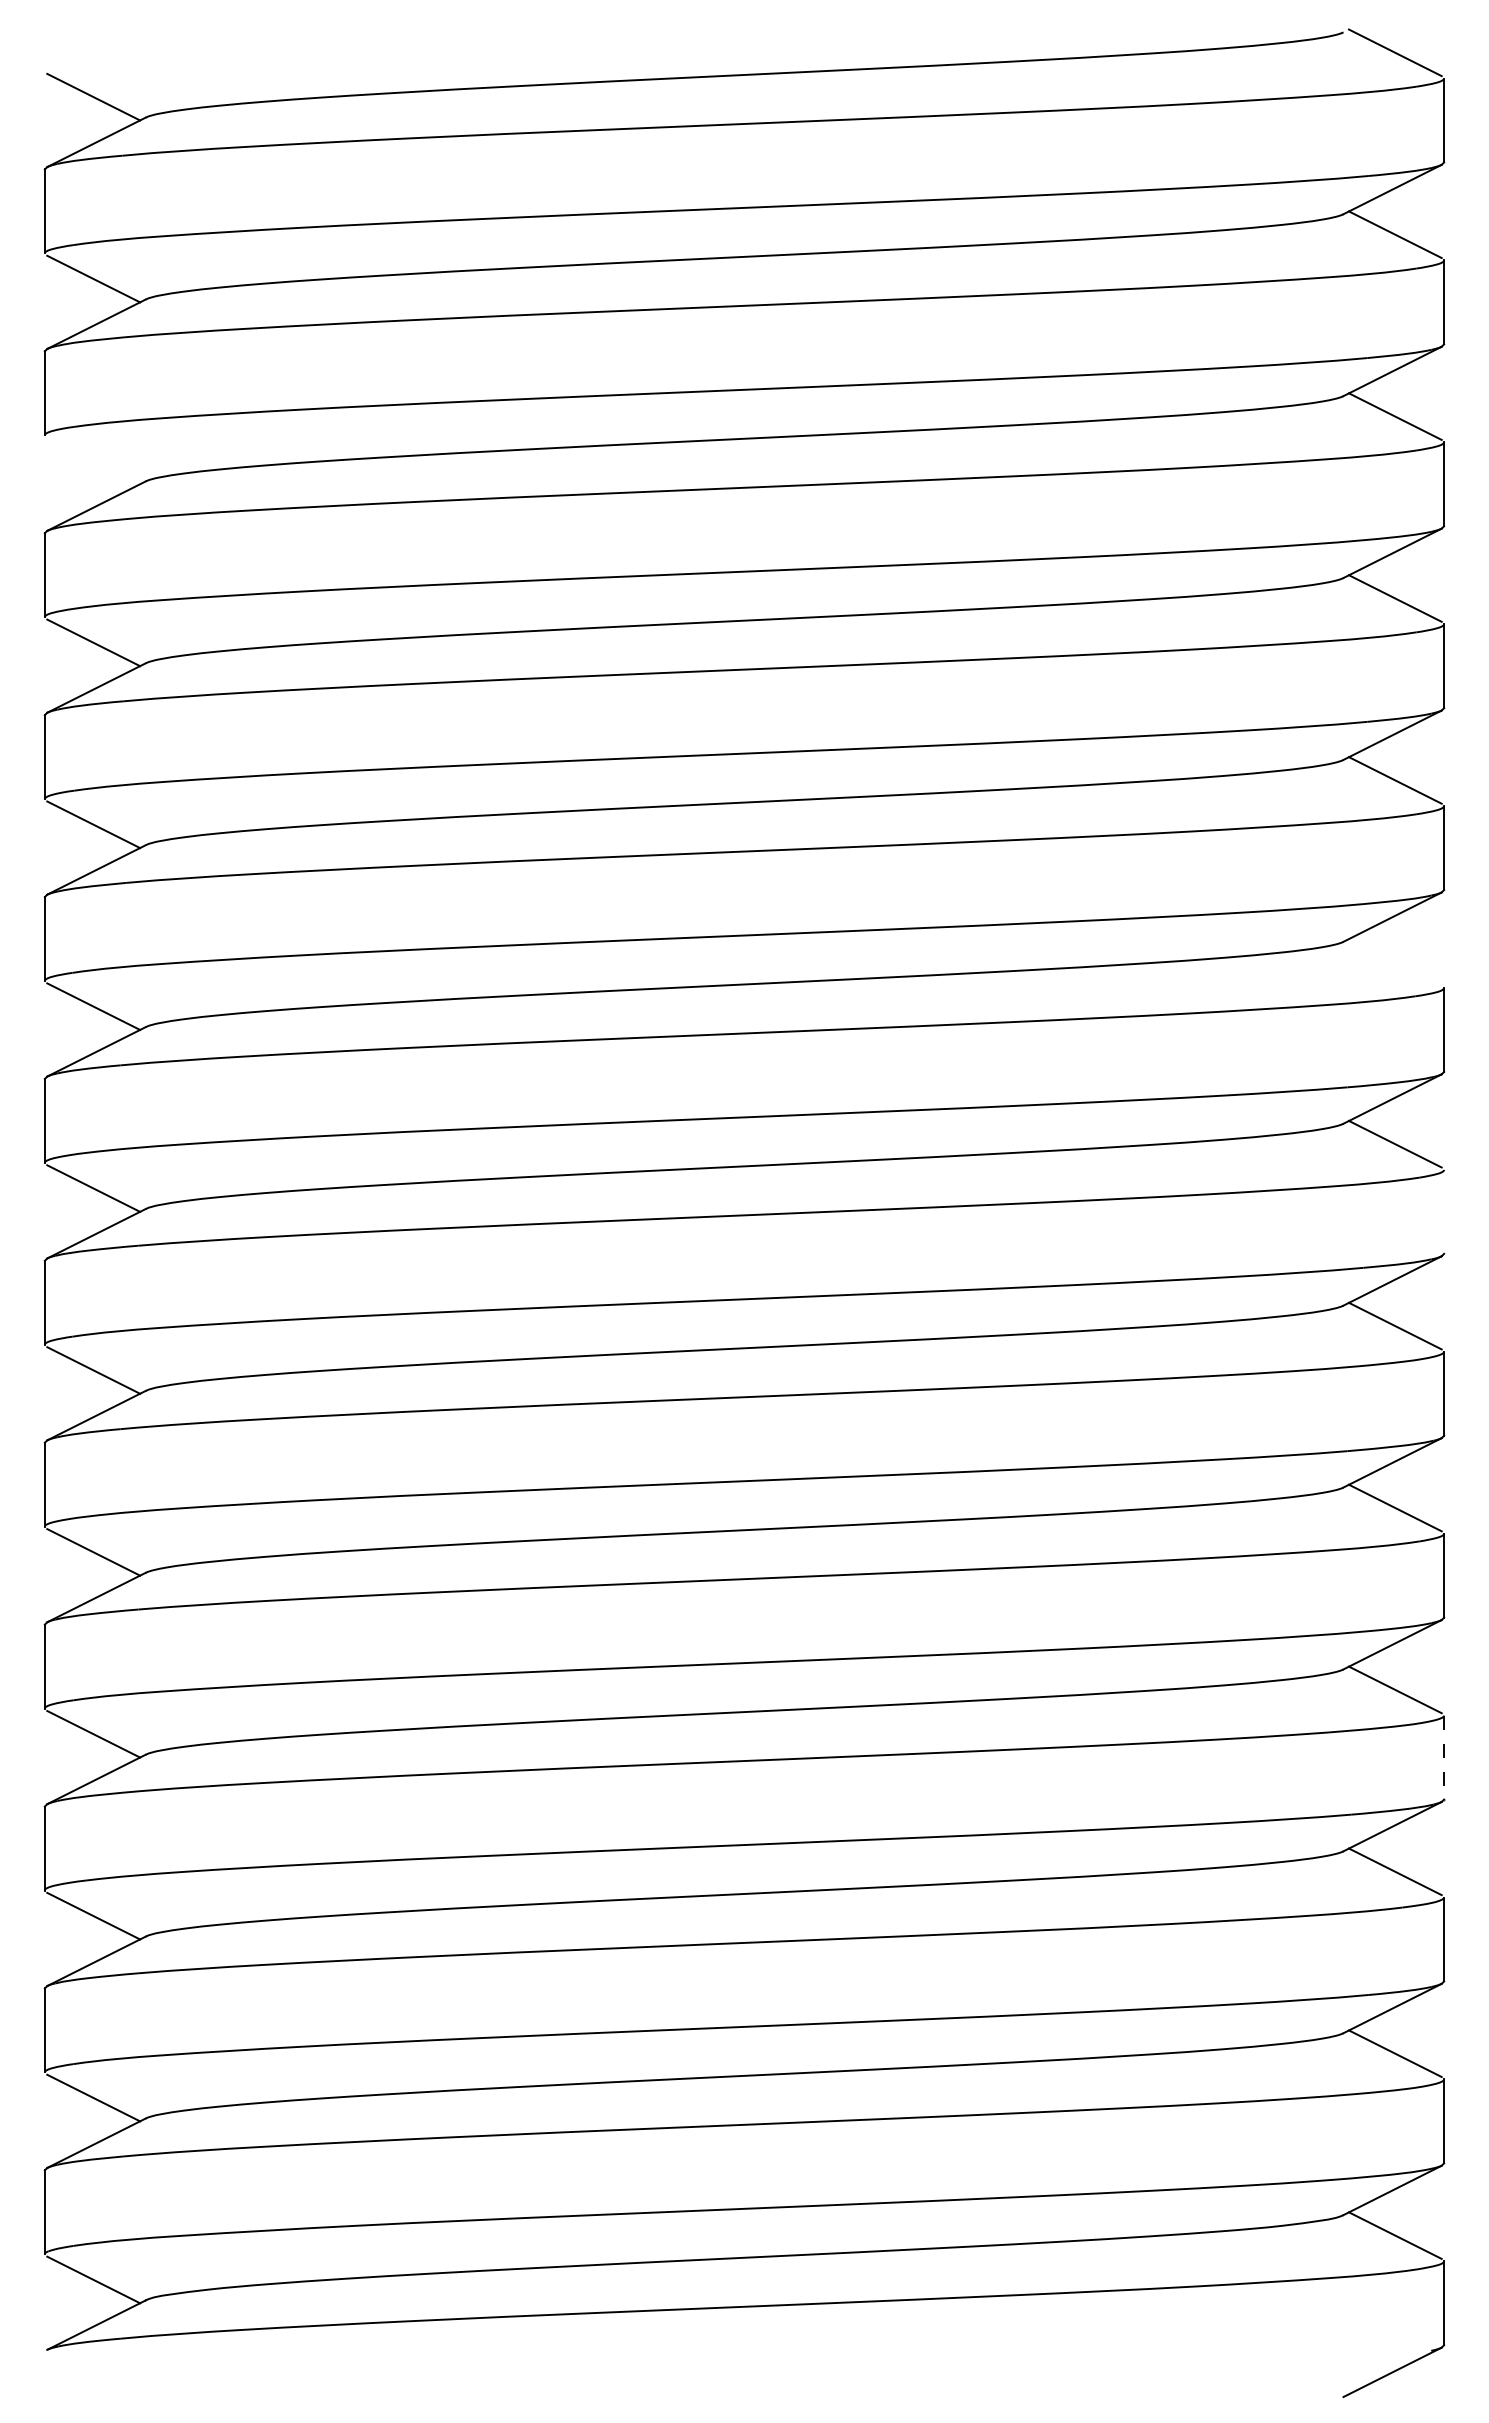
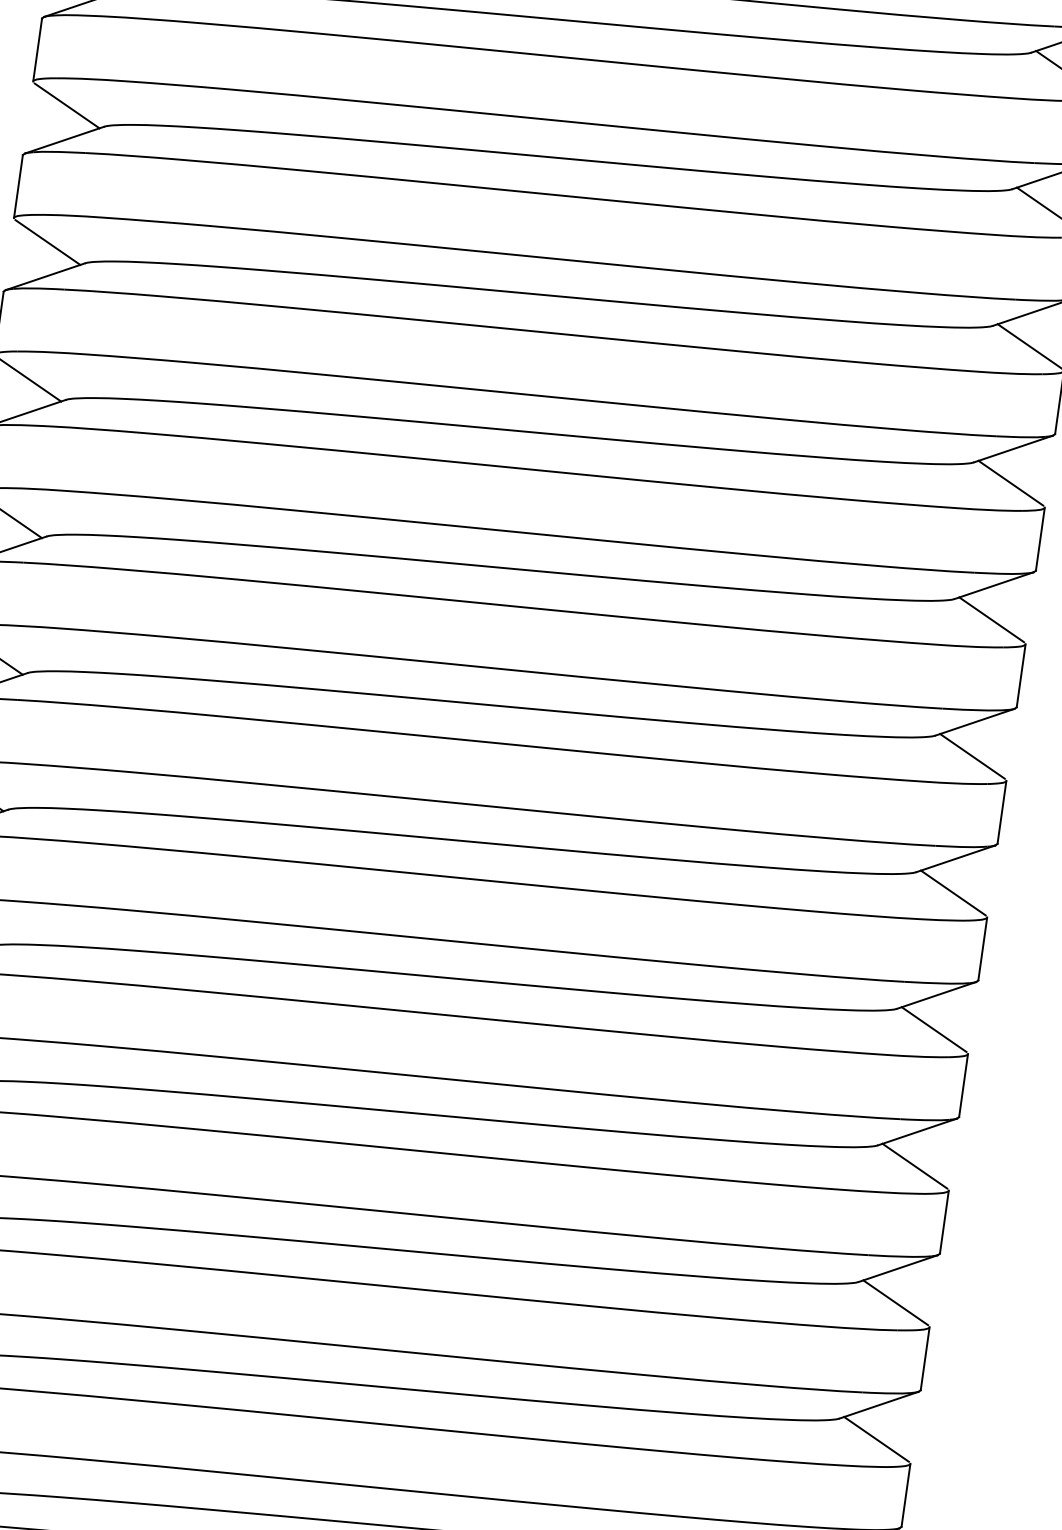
line: (93, 460) -> (67, 105), added
line: (1394, 962) -> (991, 619), added
line: (1444, 1211) -> (1002, 812), added
line: (1444, 1757) -> (944, 1222), dashed -> solid

